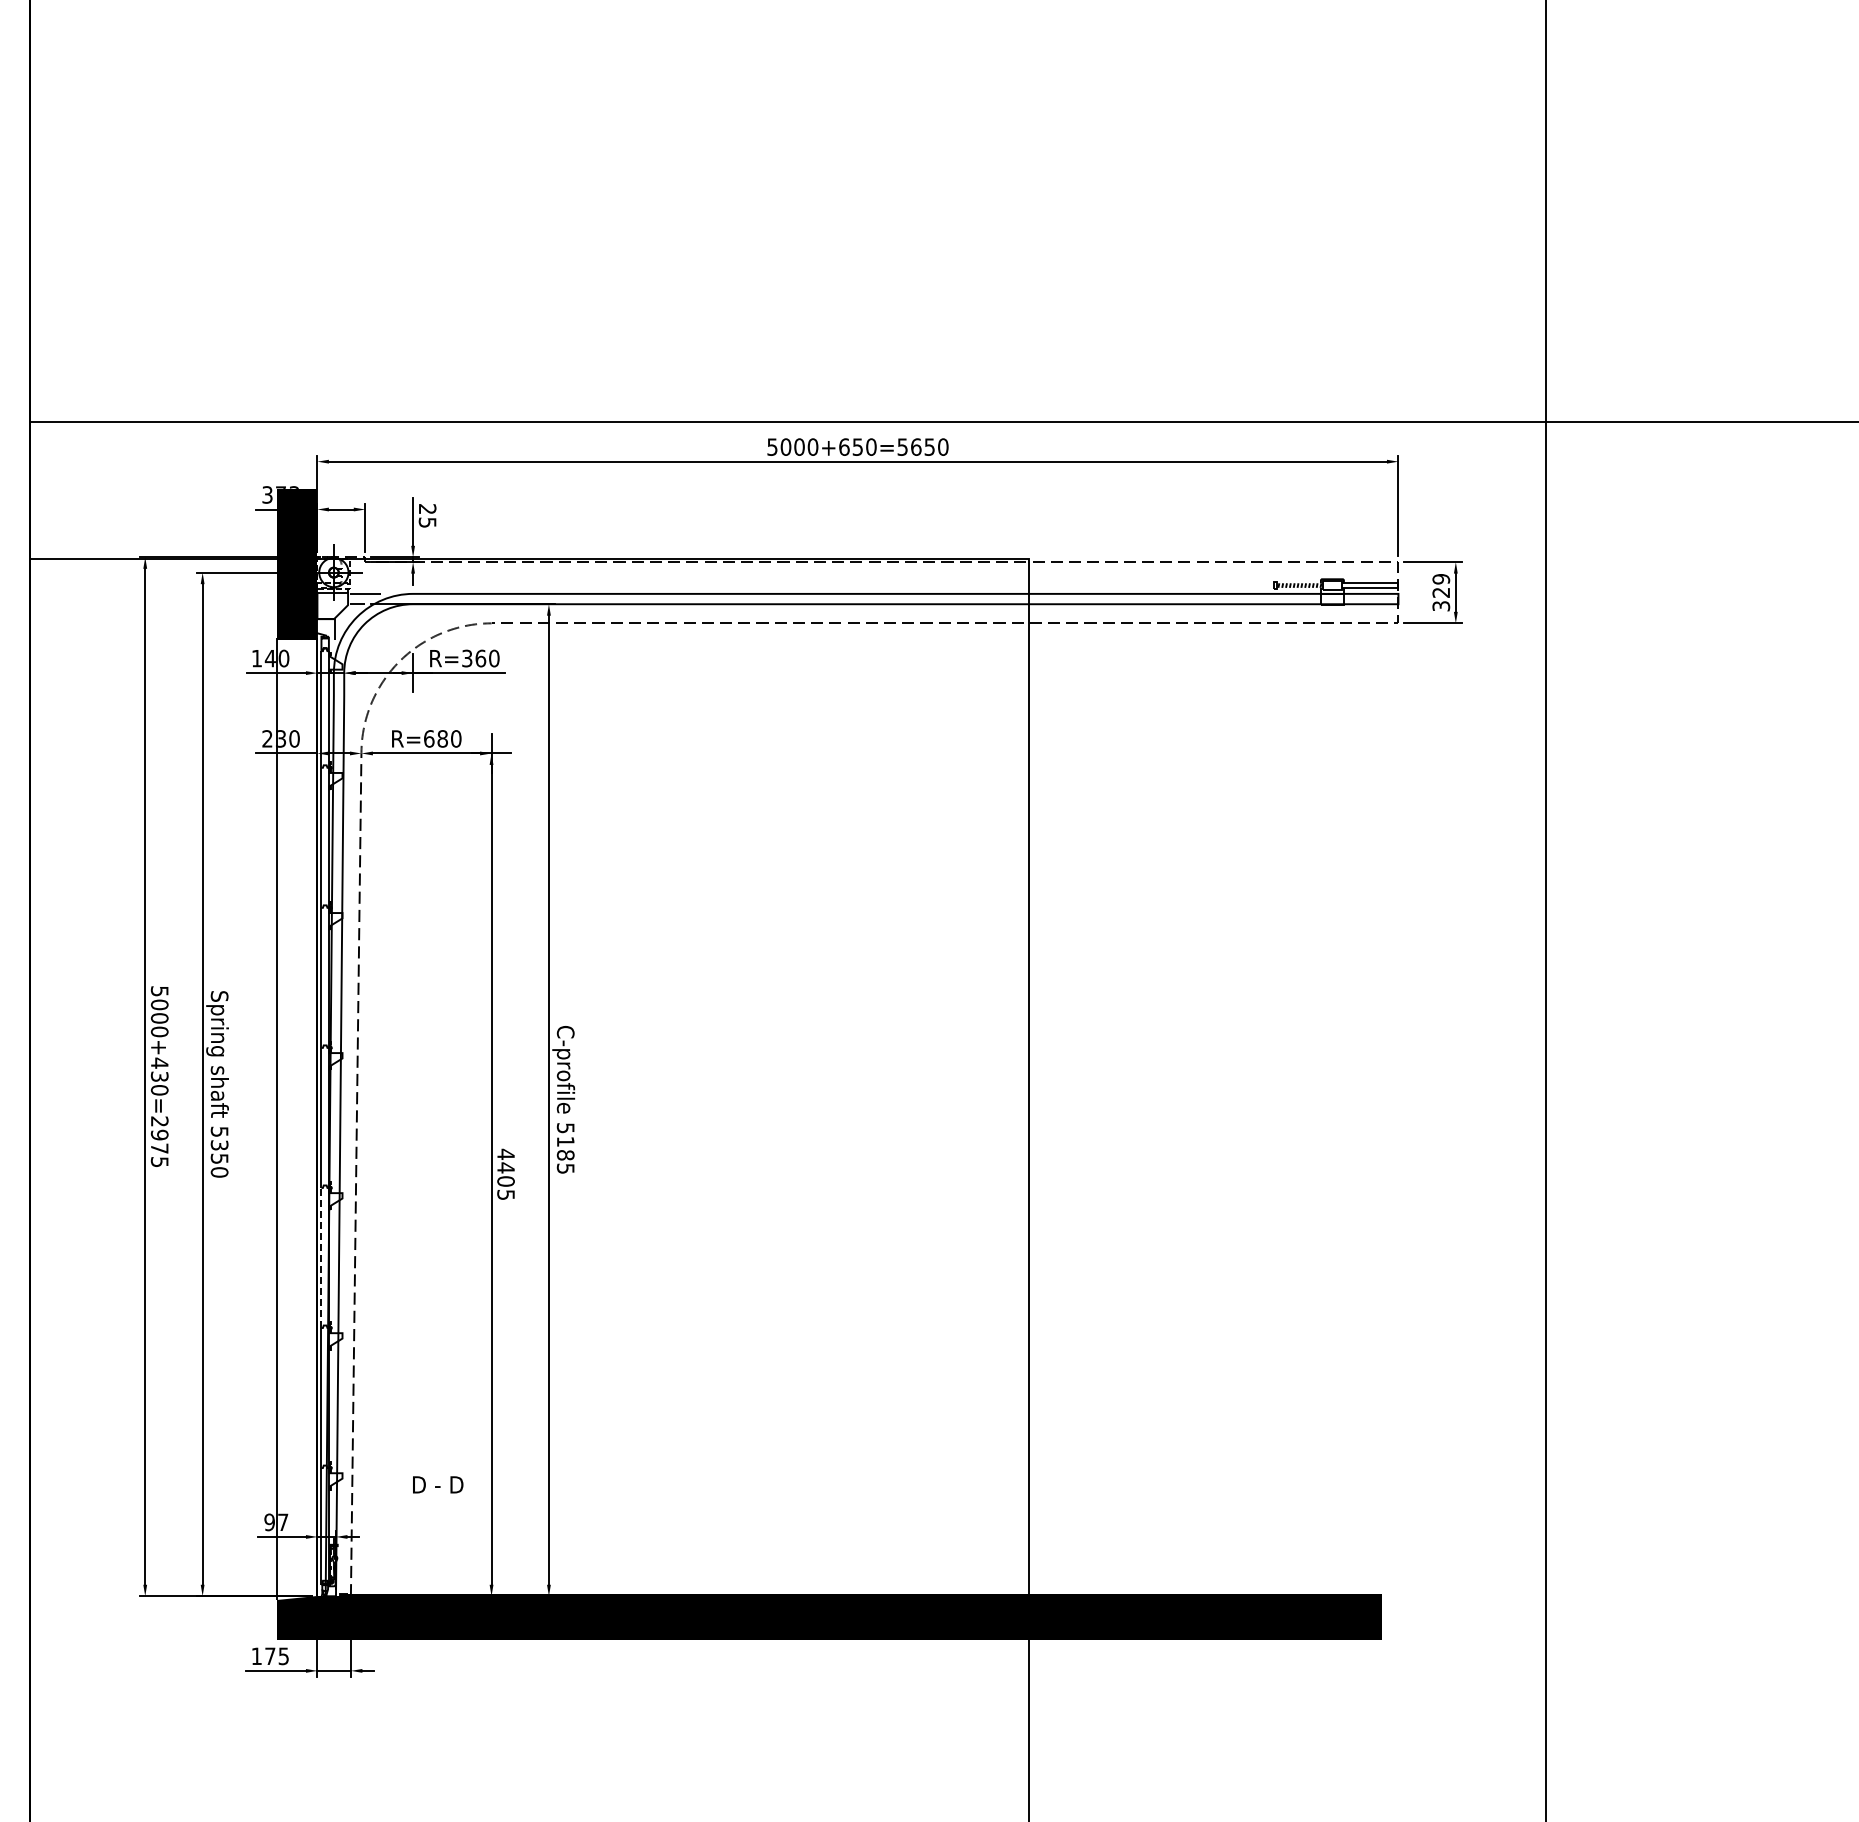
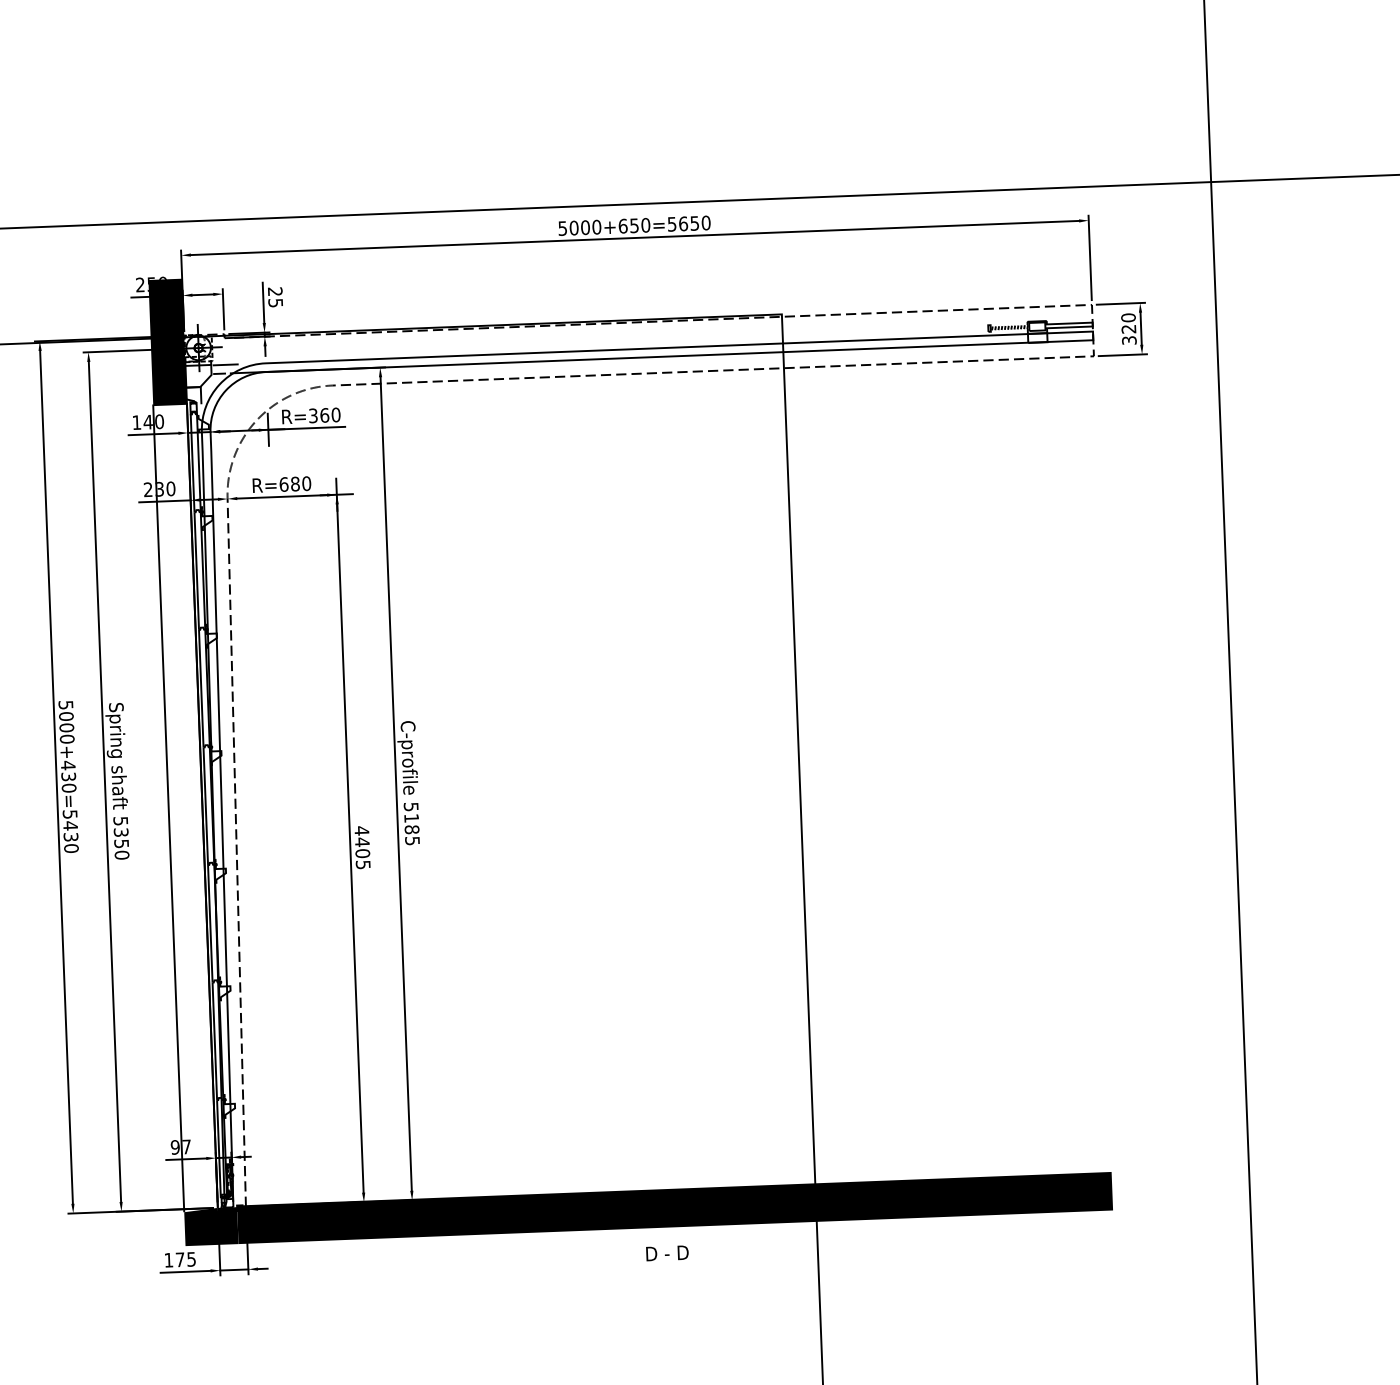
text: (280, 494) -> (151, 284), 373 -> 250
text: (1441, 579) -> (1128, 318), 329 -> 320
text: (159, 1141) -> (70, 831), 5000+430=2975 -> 5000+430=5430
line: (321, 1257) -> (210, 923), dashed -> solid
text: (438, 1484) -> (667, 1253), moved

